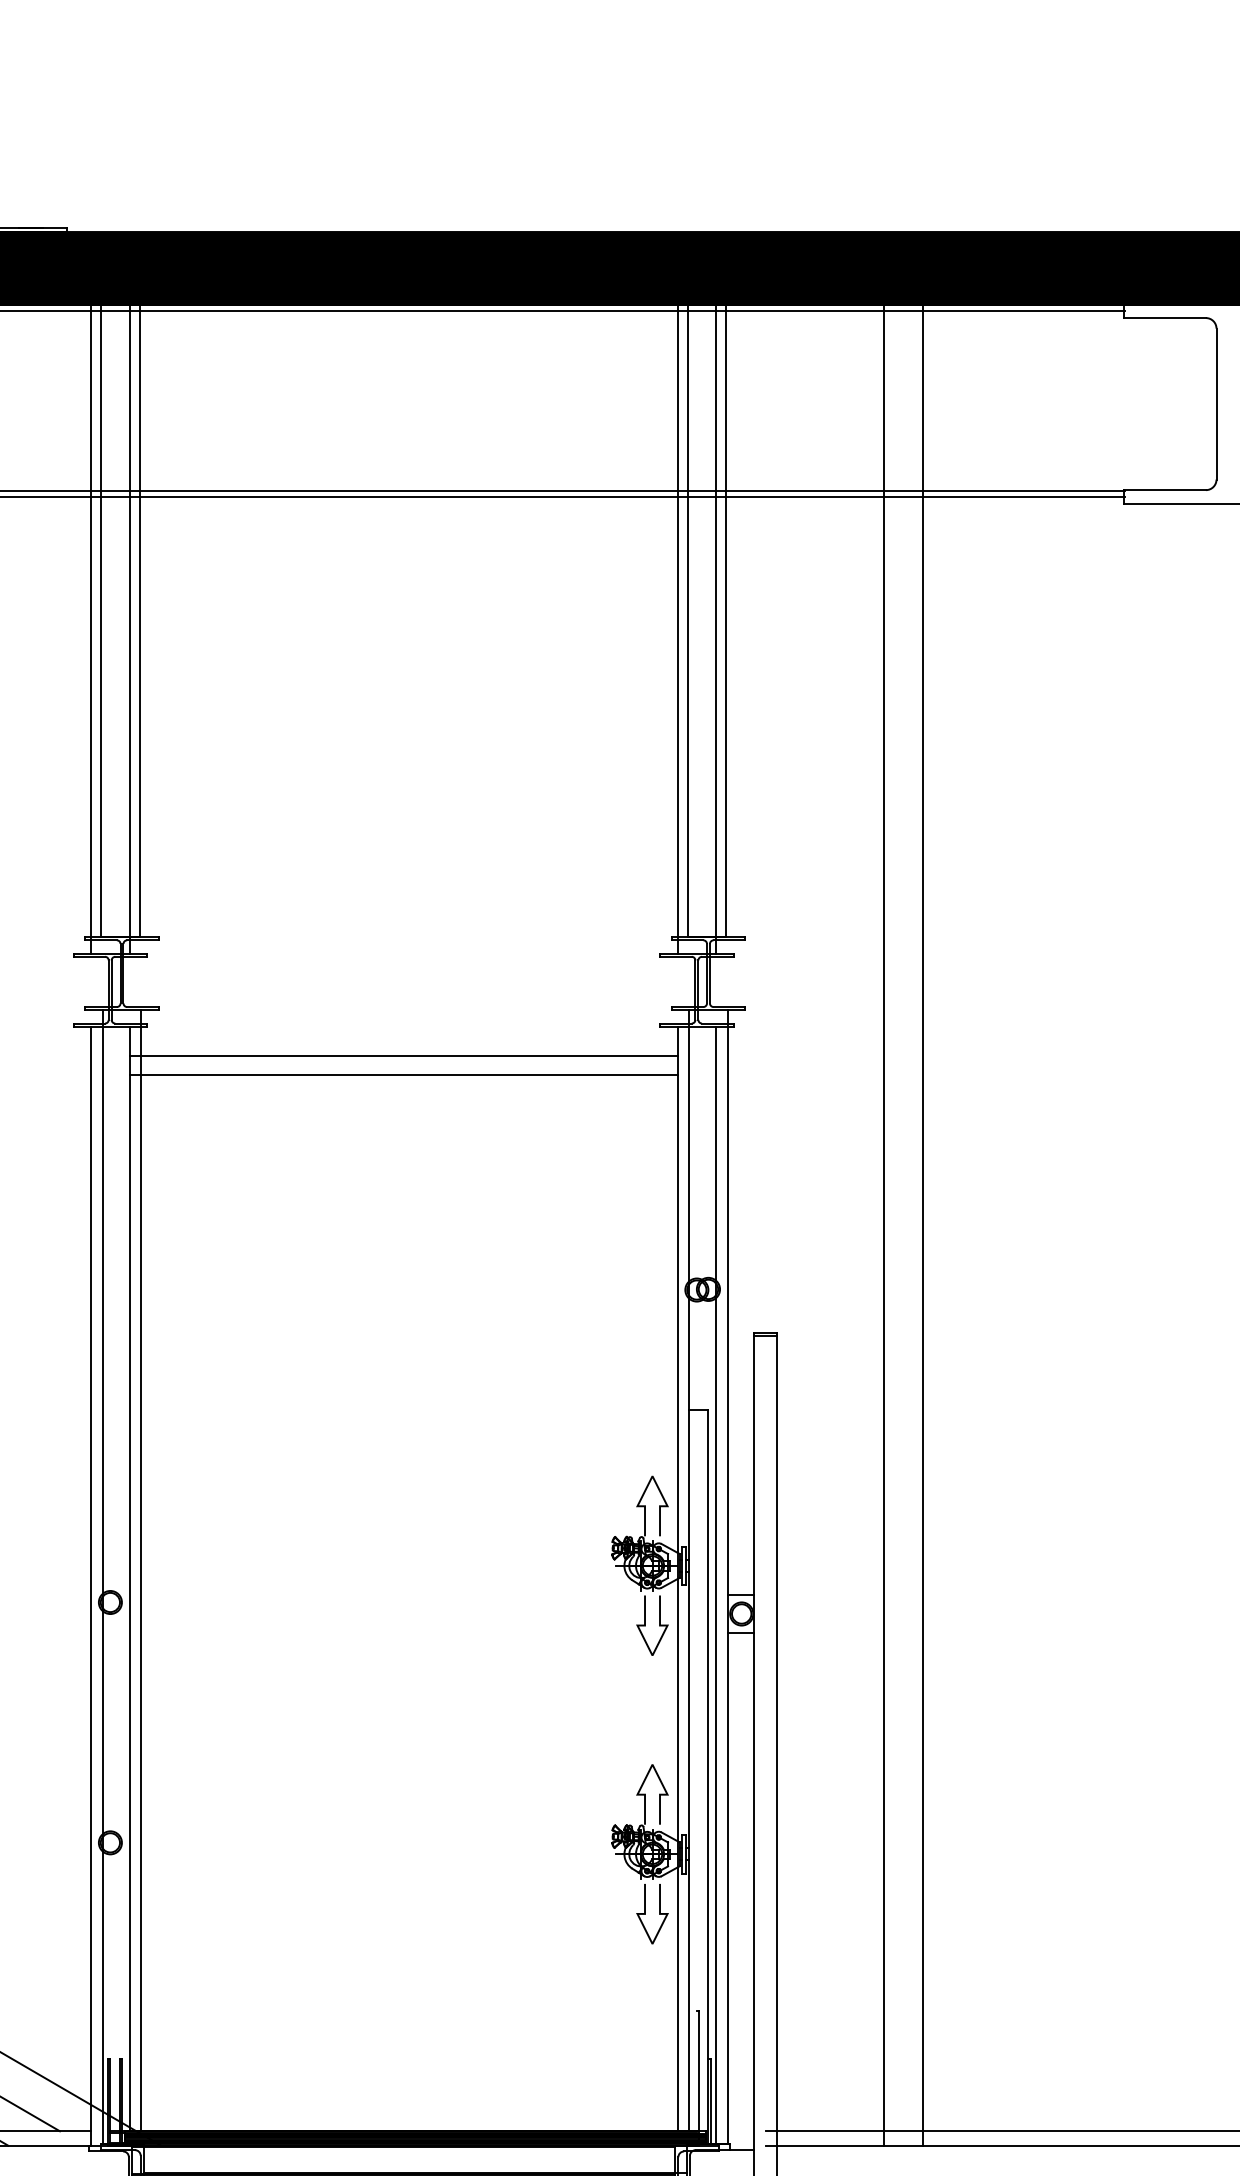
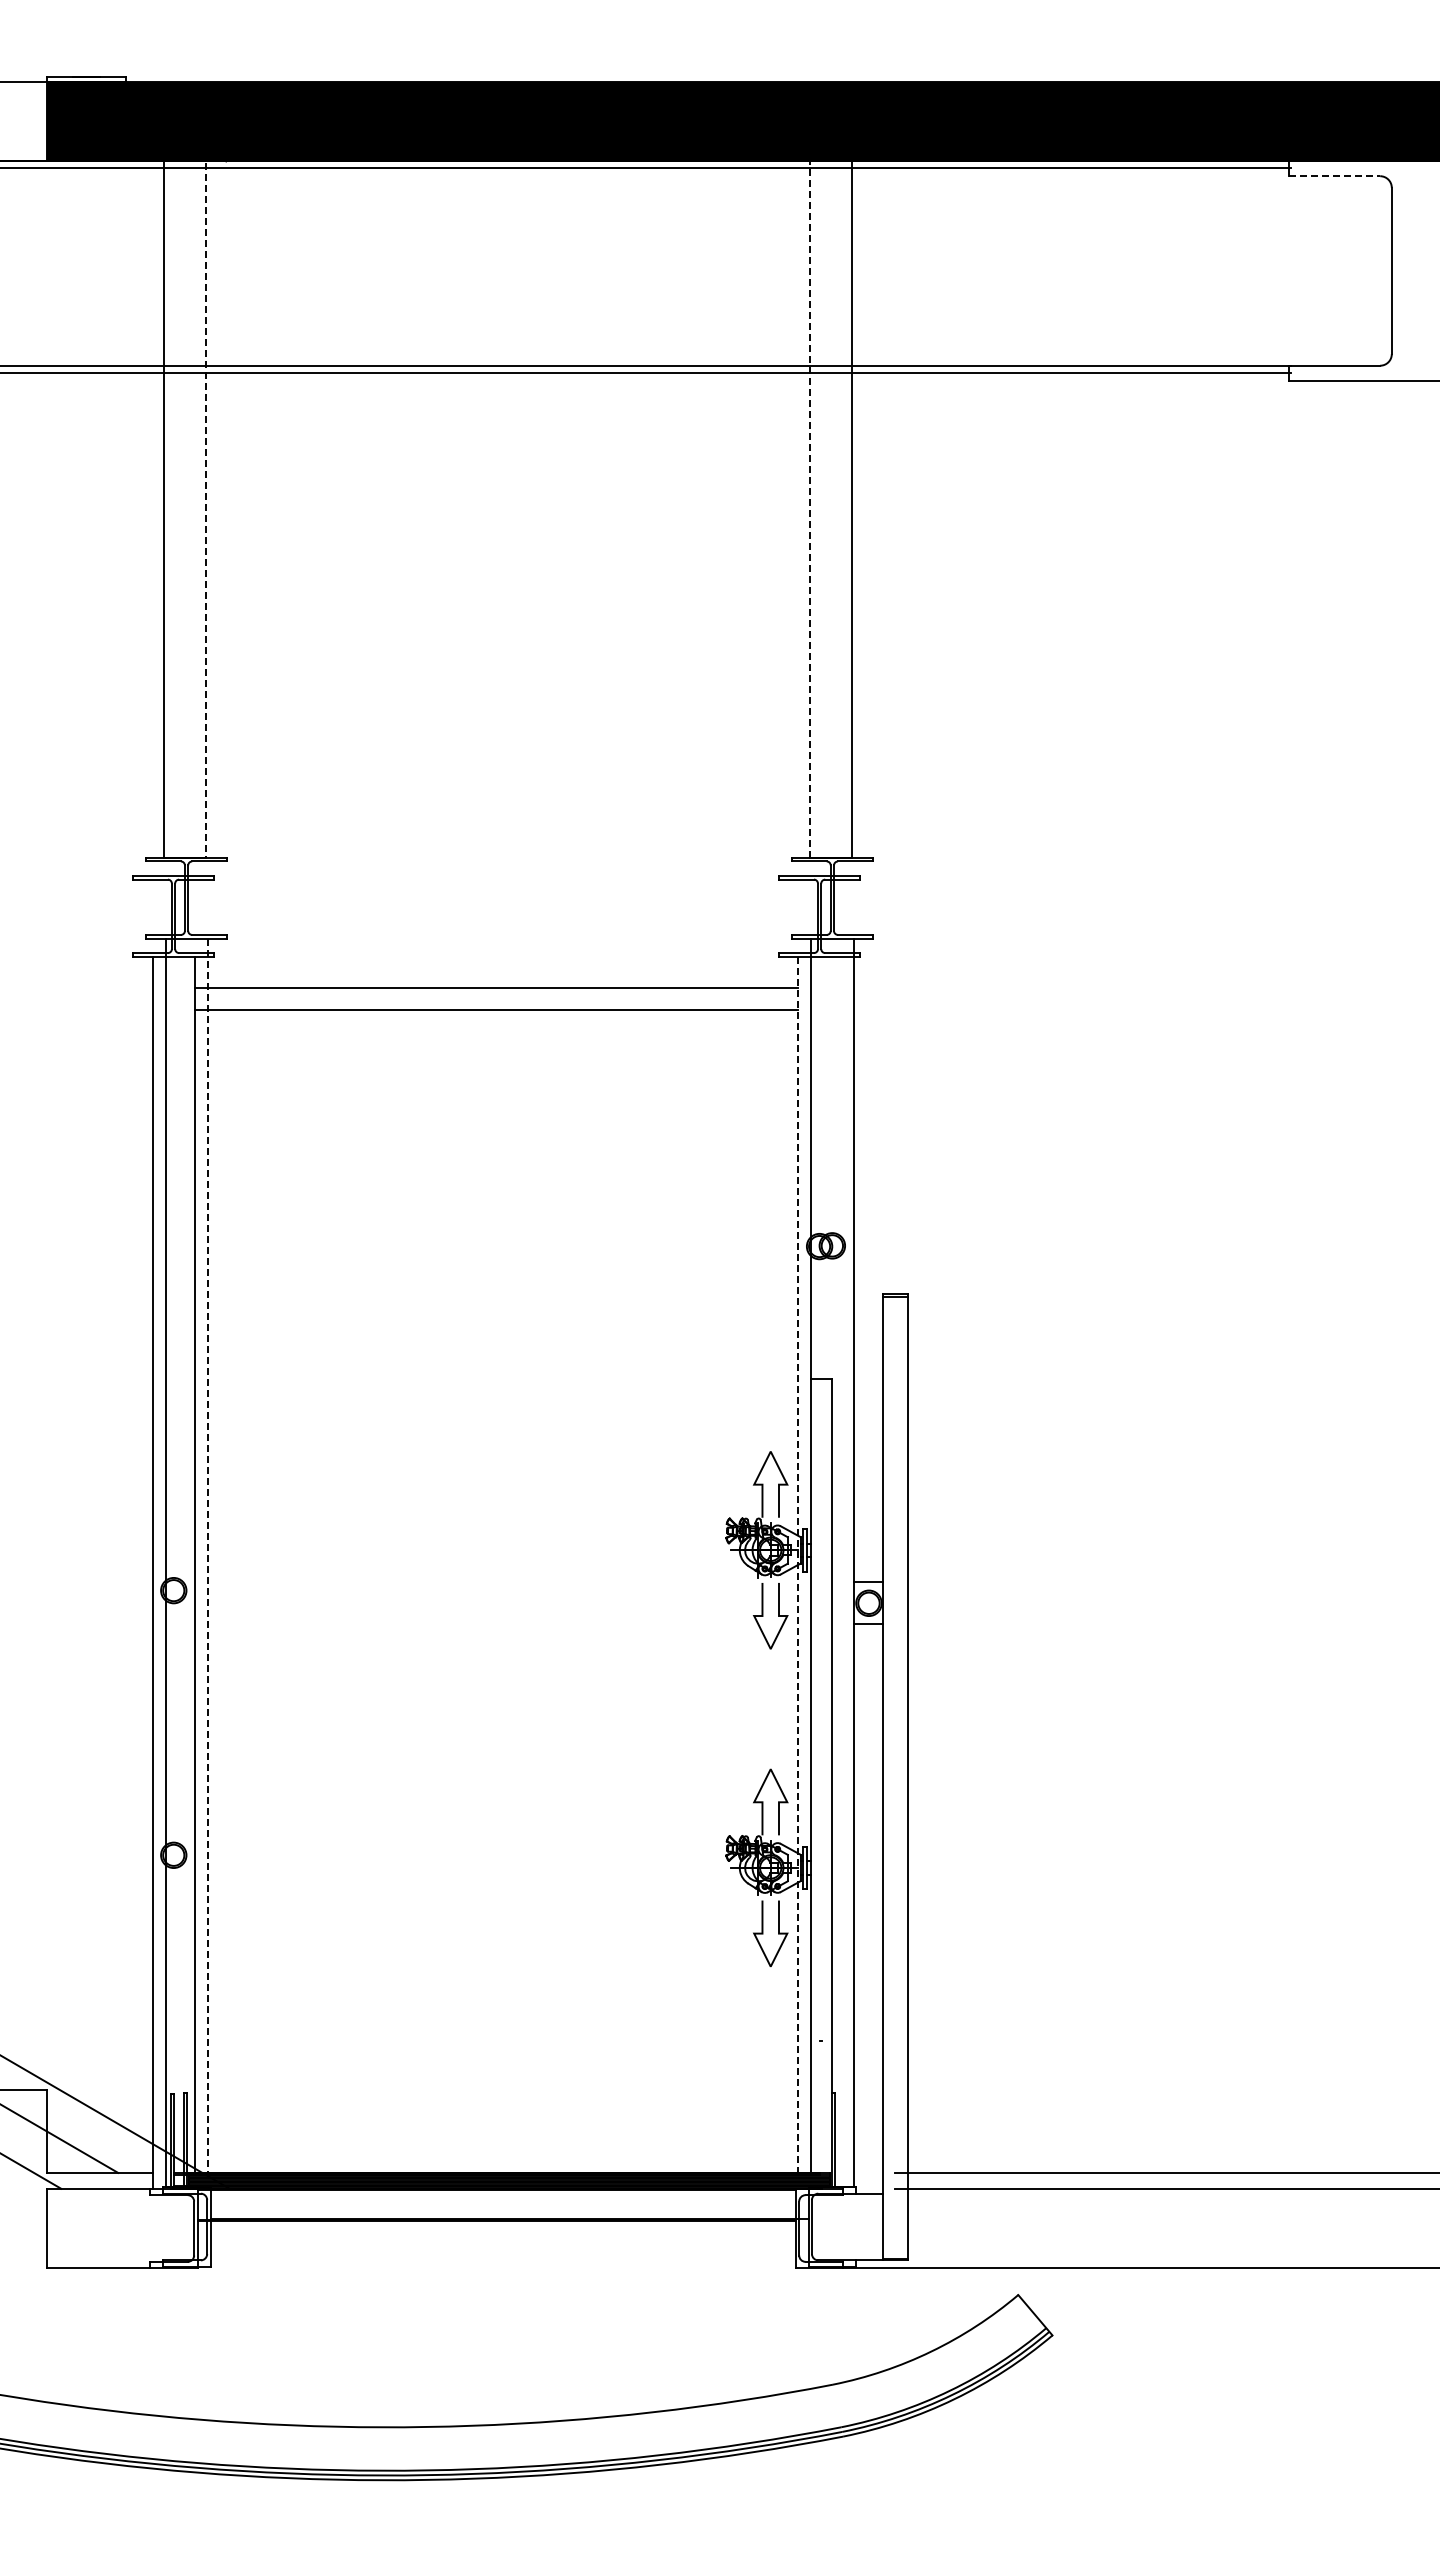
line: (1165, 318) -> (1335, 176), solid -> dashed
line: (140, 617) -> (206, 505), solid -> dashed
line: (687, 617) -> (809, 505), solid -> dashed
line: (91, 628) -> (152, 518), removed
line: (129, 628) -> (194, 518), removed
line: (677, 628) -> (798, 518), removed
line: (715, 628) -> (840, 518), removed
line: (884, 1224) -> (1026, 1174), removed
line: (922, 1224) -> (1068, 1174), removed
line: (141, 1571) -> (207, 1556), solid -> dashed
line: (677, 1579) -> (798, 1565), solid -> dashed
line: (715, 1585) -> (840, 1571), removed
line: (699, 2078) -> (822, 2114), removed

